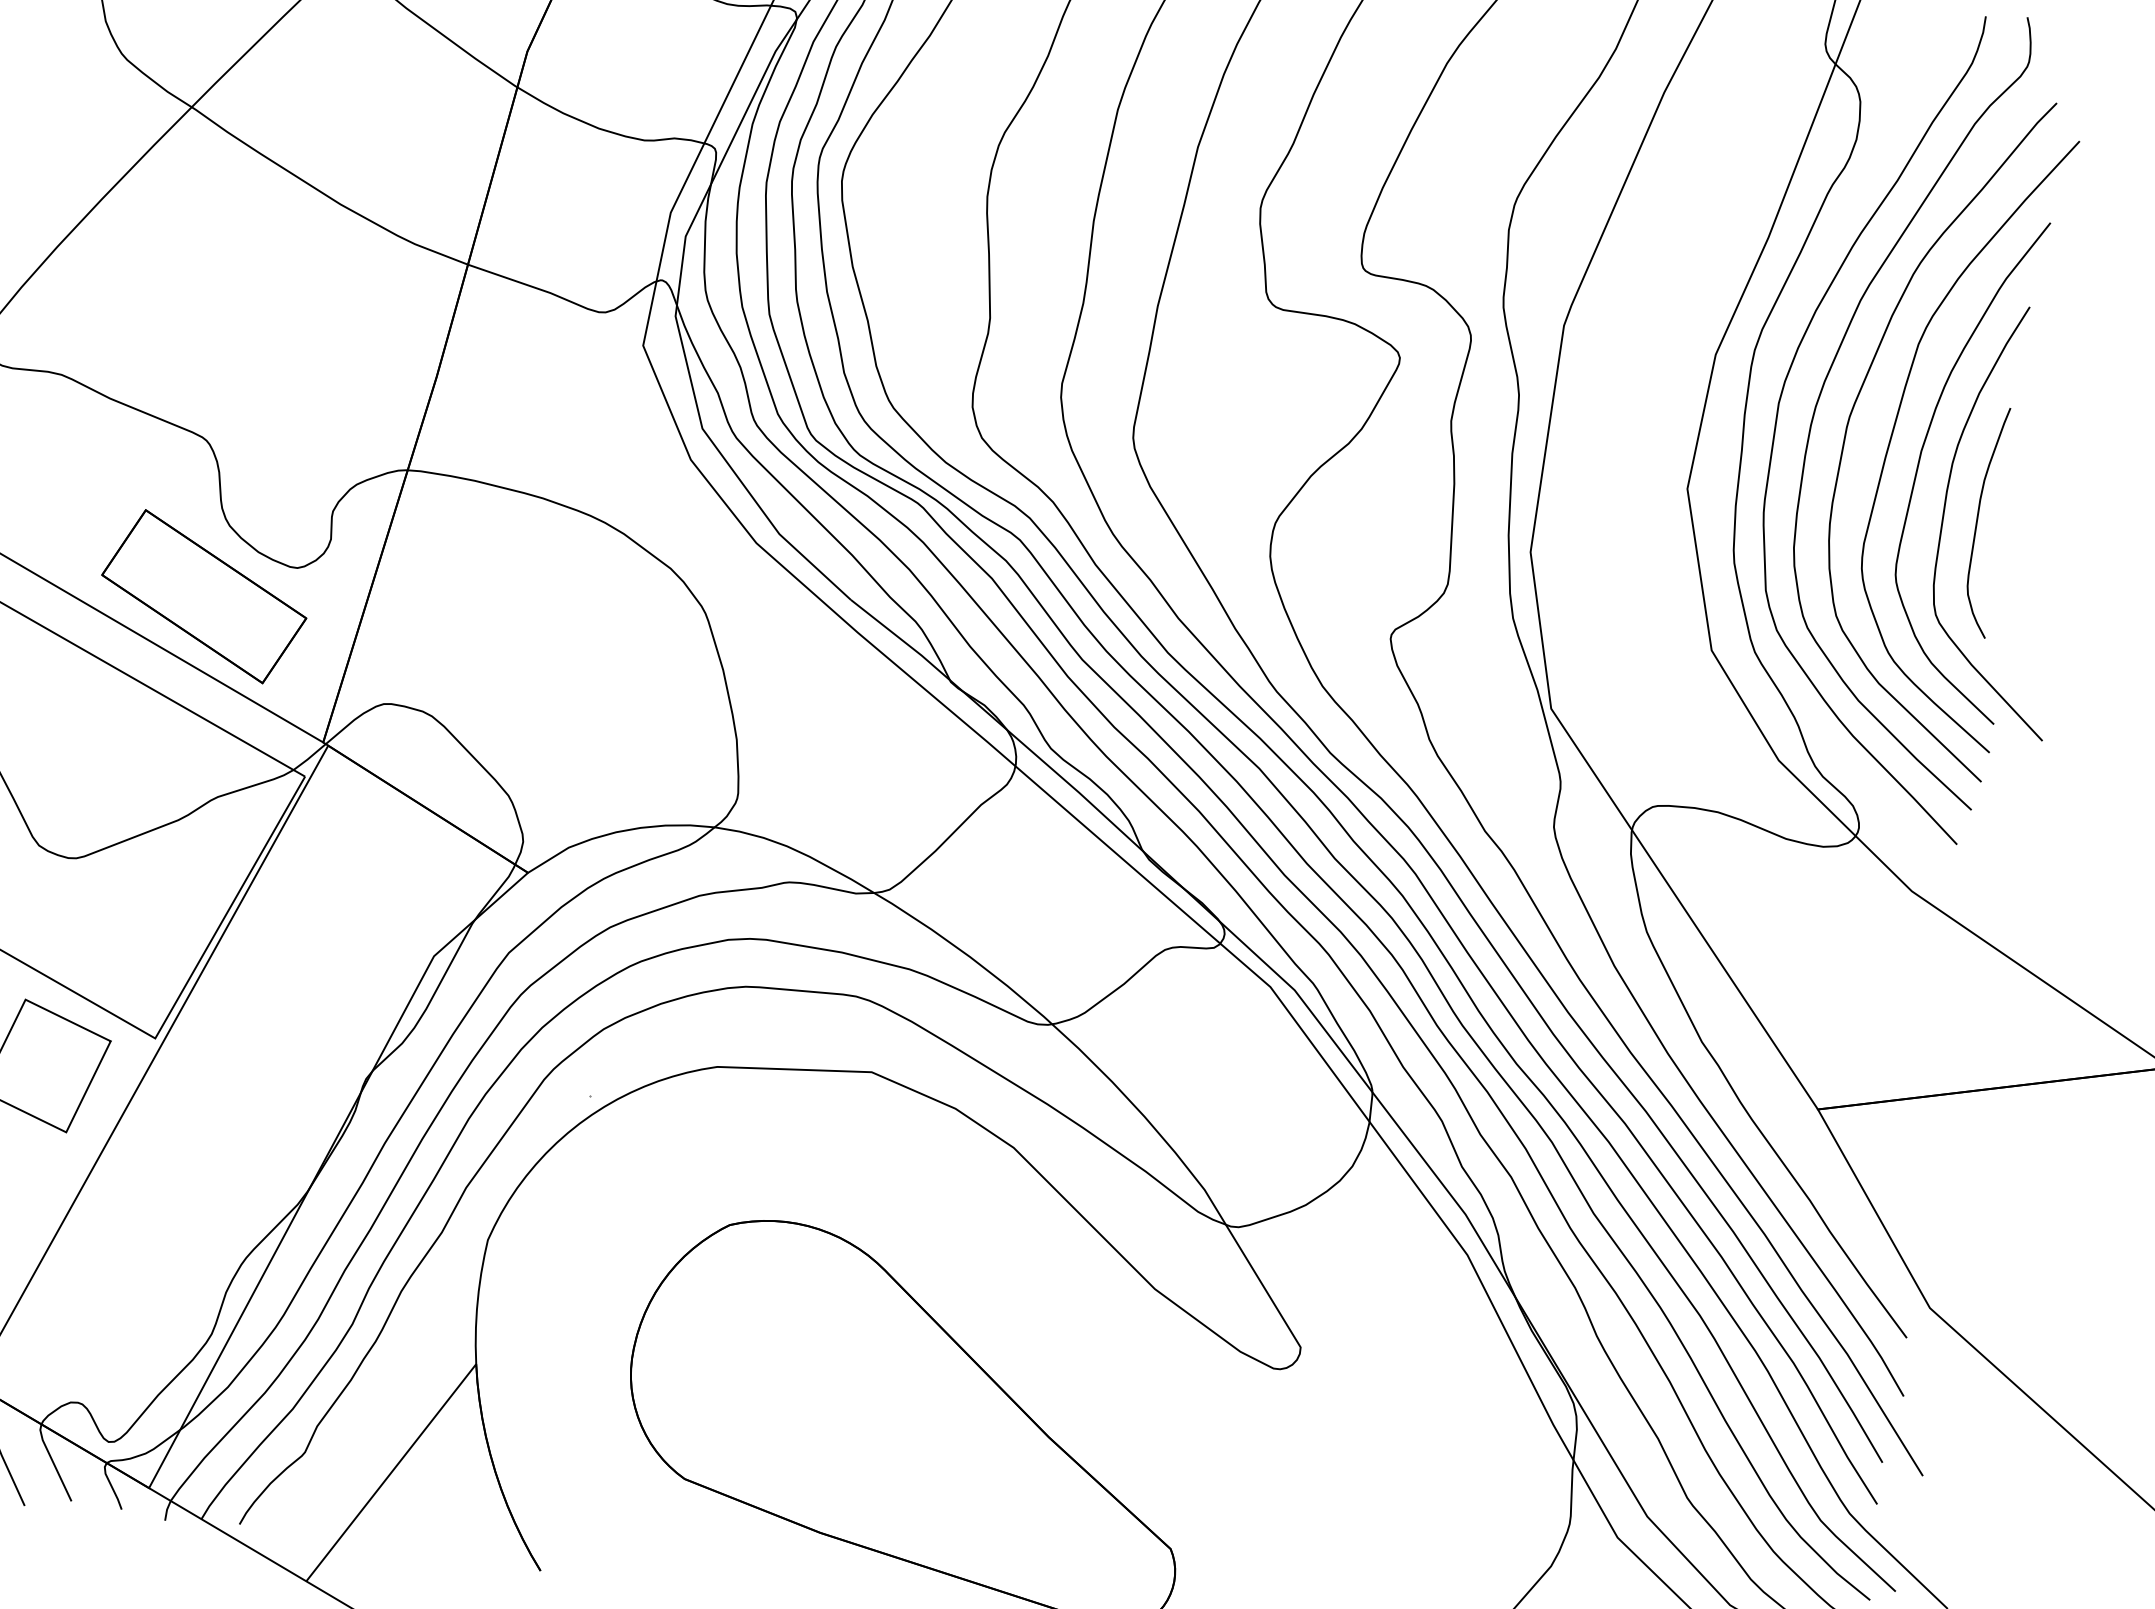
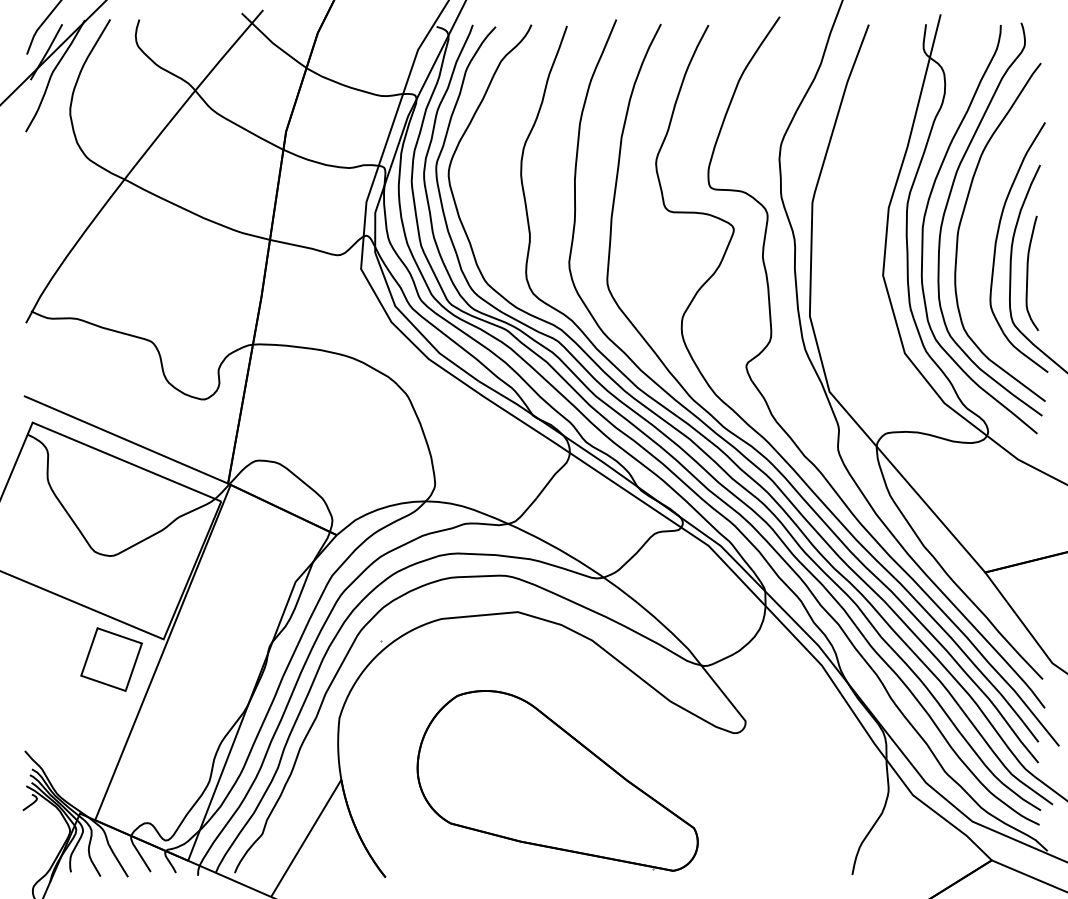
curve: (1897, 423) -> (982, 230), removed
part: (203, 597) -> (160, 419), removed

